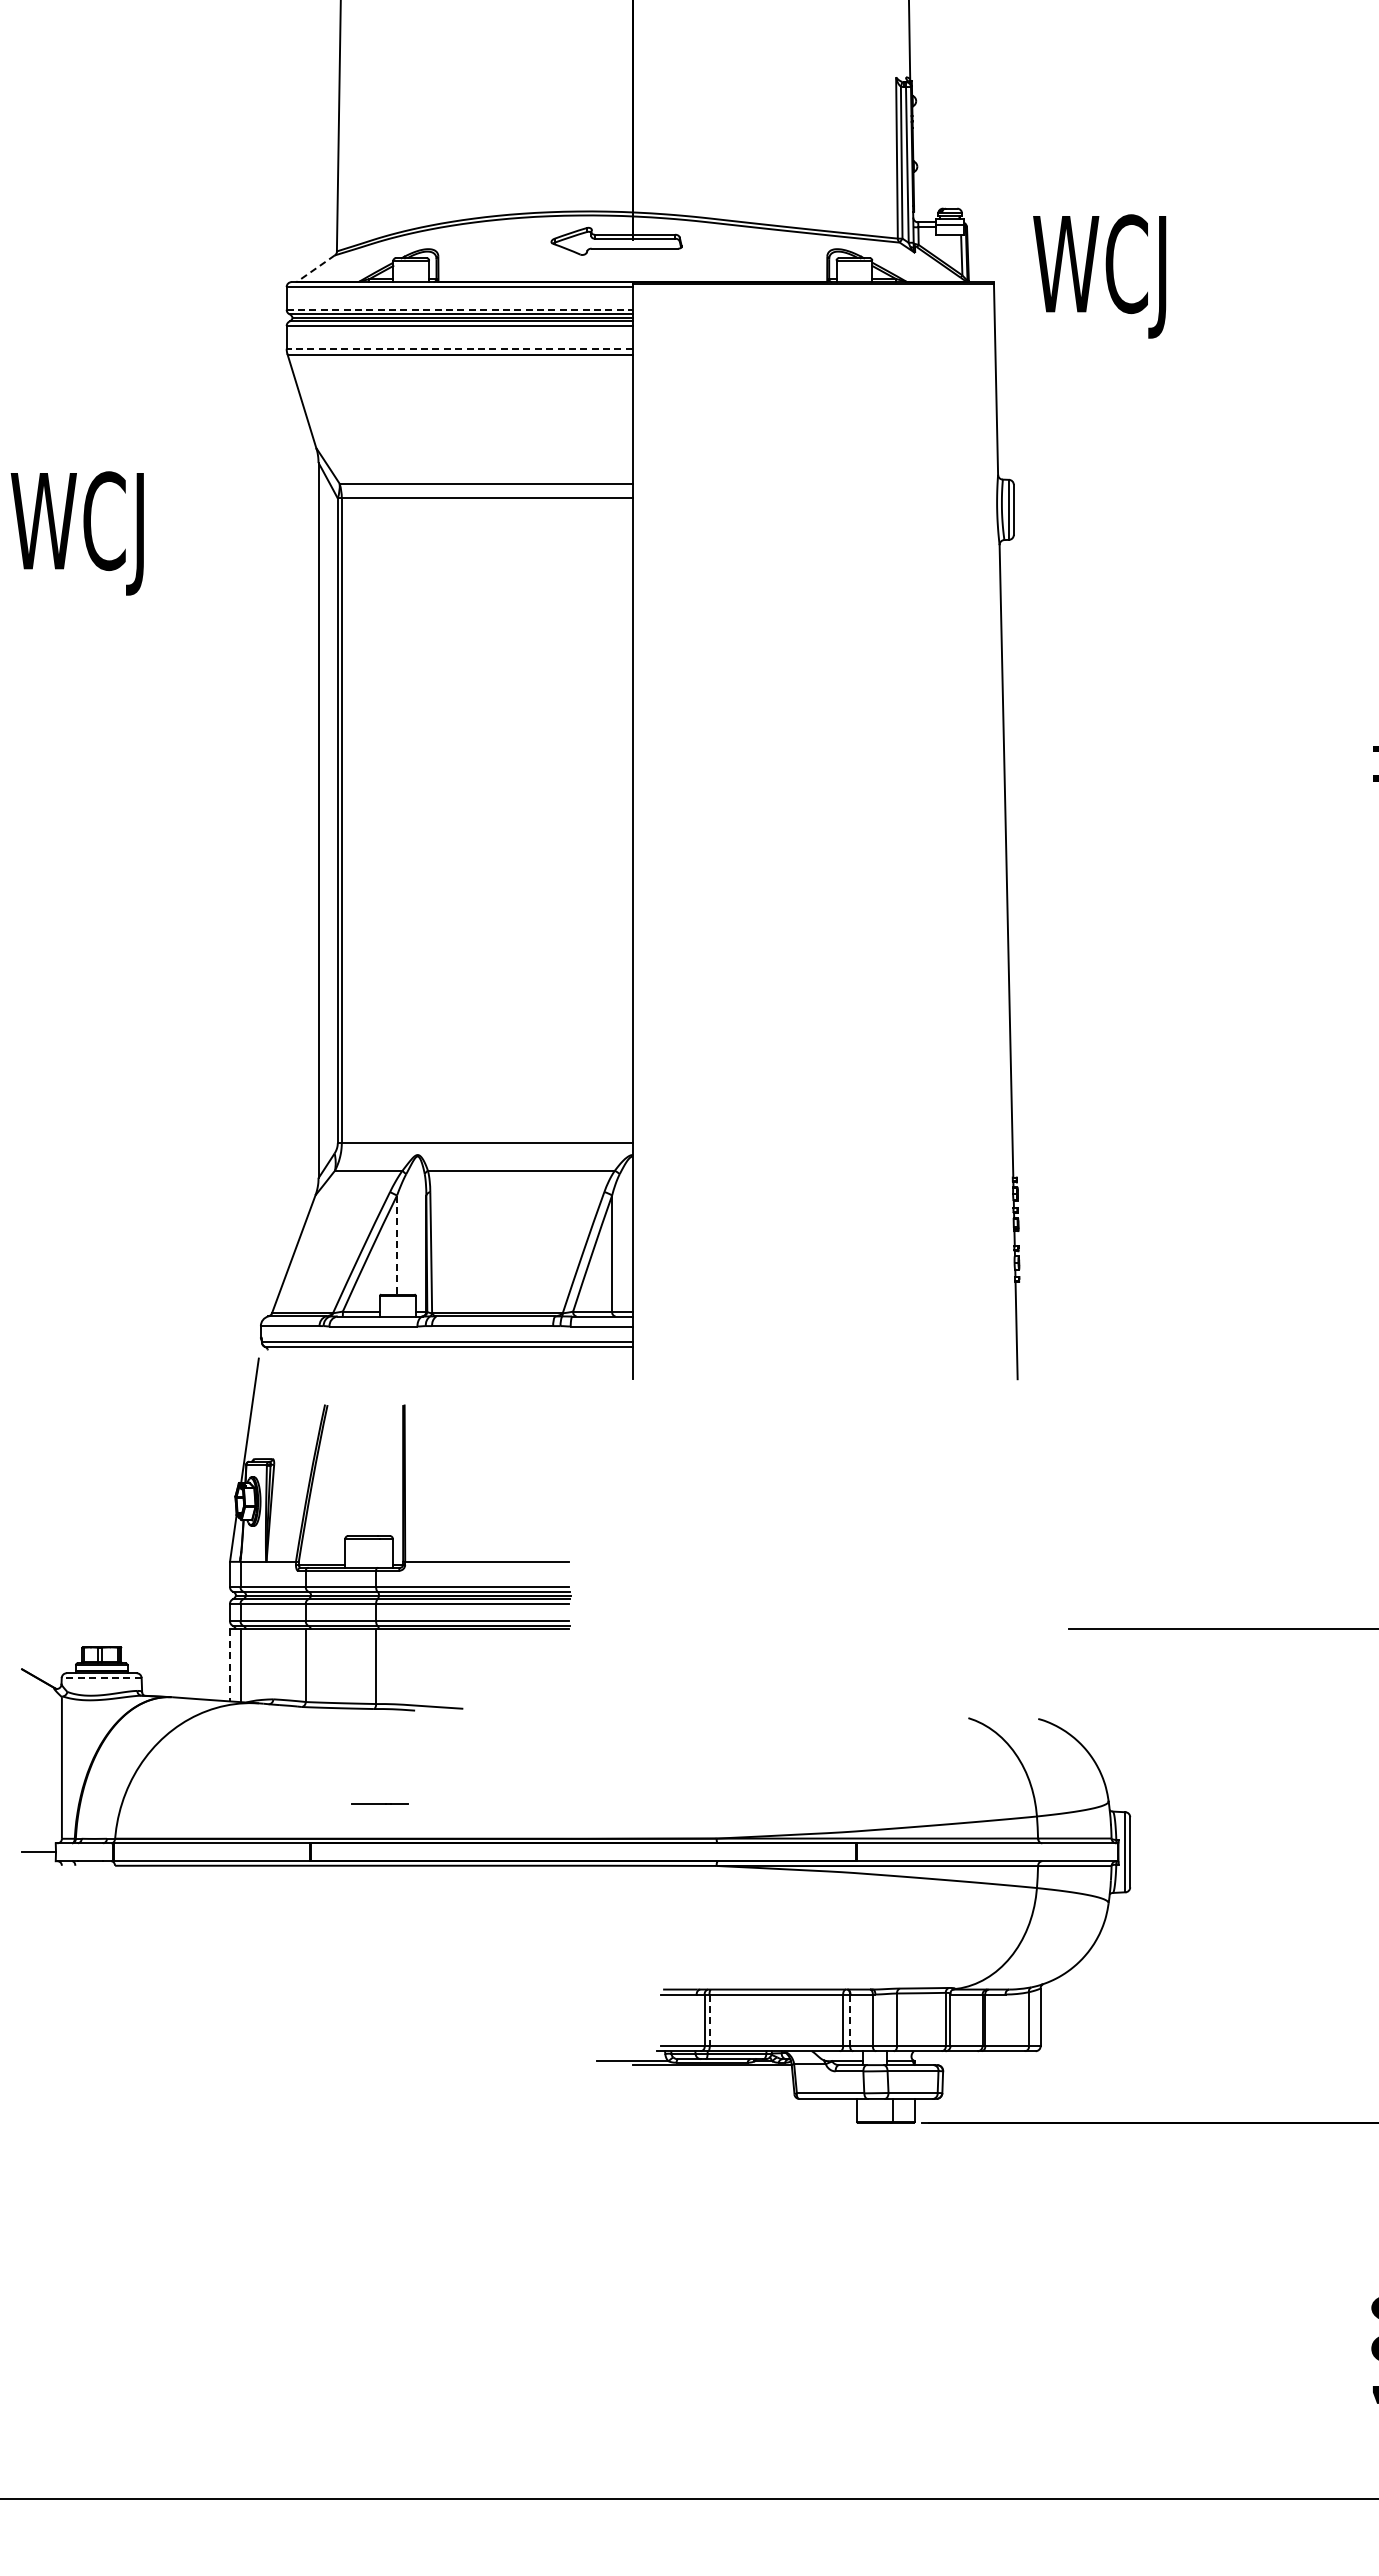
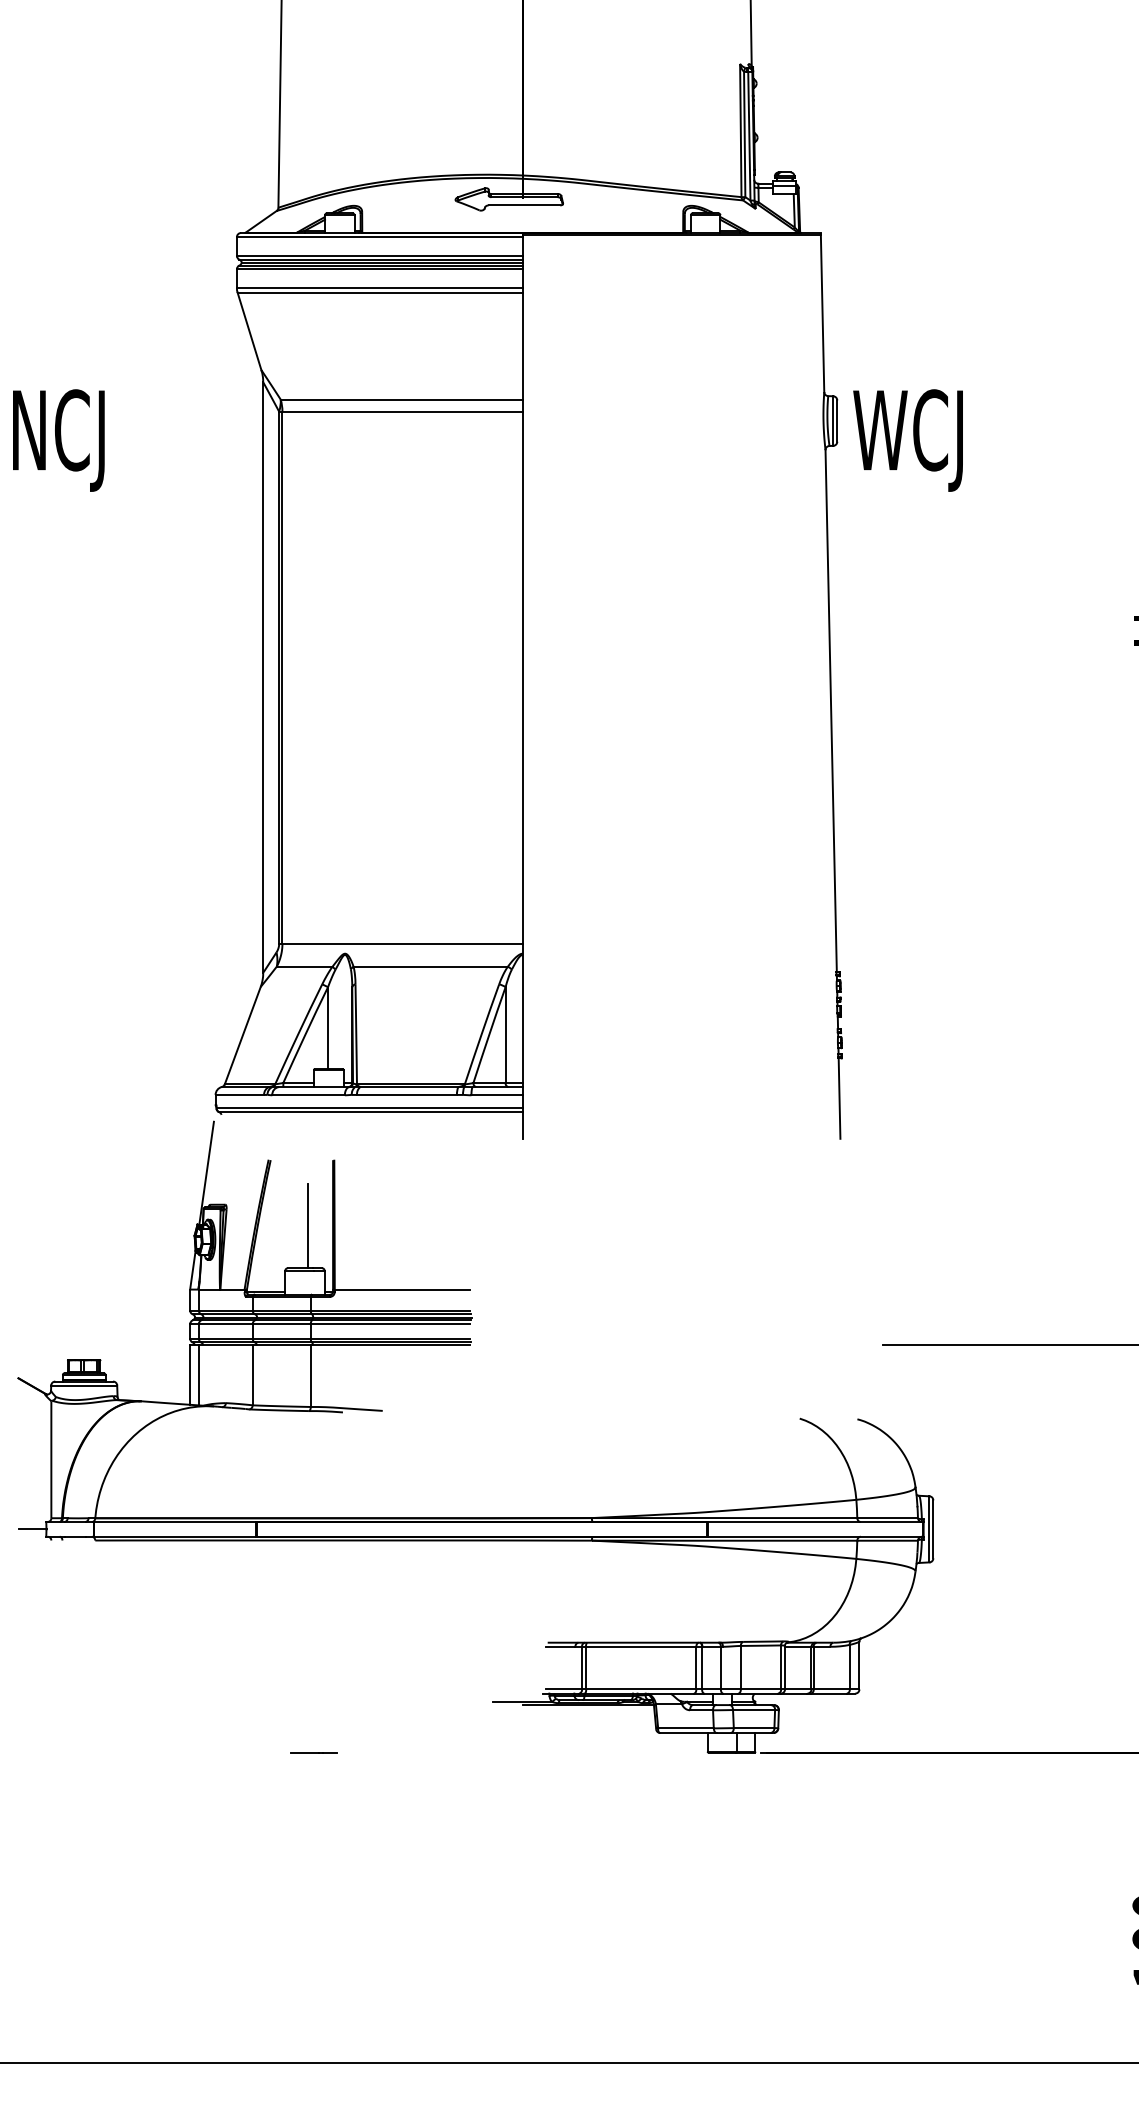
line: (316, 268) -> (261, 221), dashed -> solid
text: (1099, 276) -> (907, 440), moved
line: (460, 309) -> (380, 255), dashed -> solid
line: (459, 348) -> (379, 287), dashed -> solid
text: (76, 533) -> (63, 440), WCJ -> NCJ
line: (397, 1245) -> (328, 1028), dashed -> solid
line: (373, 1484) -> (308, 1225), added
line: (230, 1665) -> (190, 1375), dashed -> solid
line: (101, 1678) -> (84, 1385), dashed -> solid
line: (379, 1803) -> (313, 1752), moved
line: (709, 2020) -> (586, 1668), dashed -> solid
line: (850, 2020) -> (702, 1668), dashed -> solid

